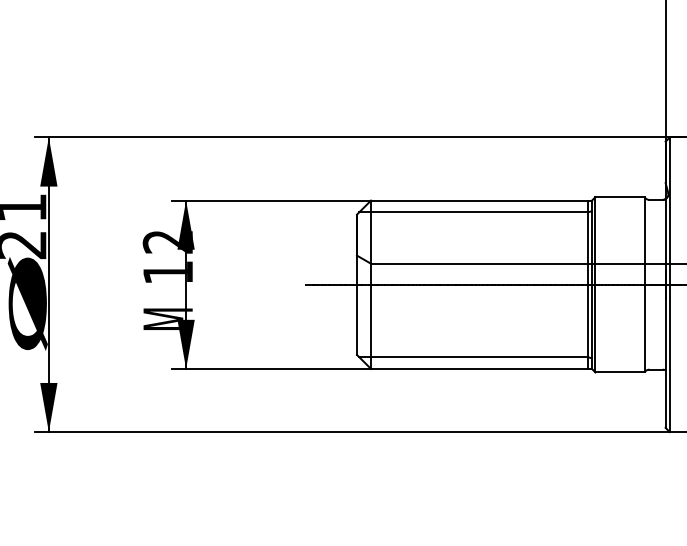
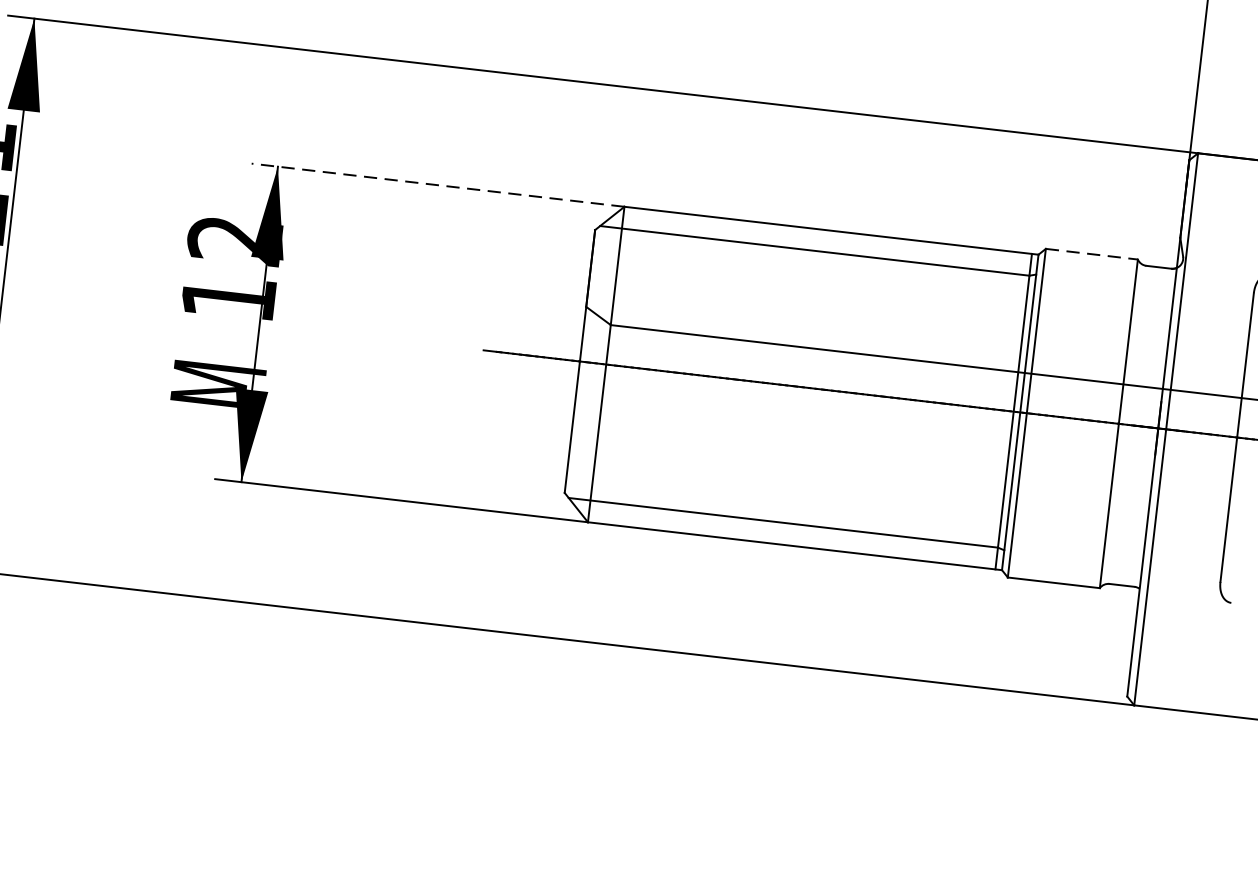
line: (620, 197) -> (1092, 255), solid -> dashed
line: (271, 200) -> (437, 185), solid -> dashed

